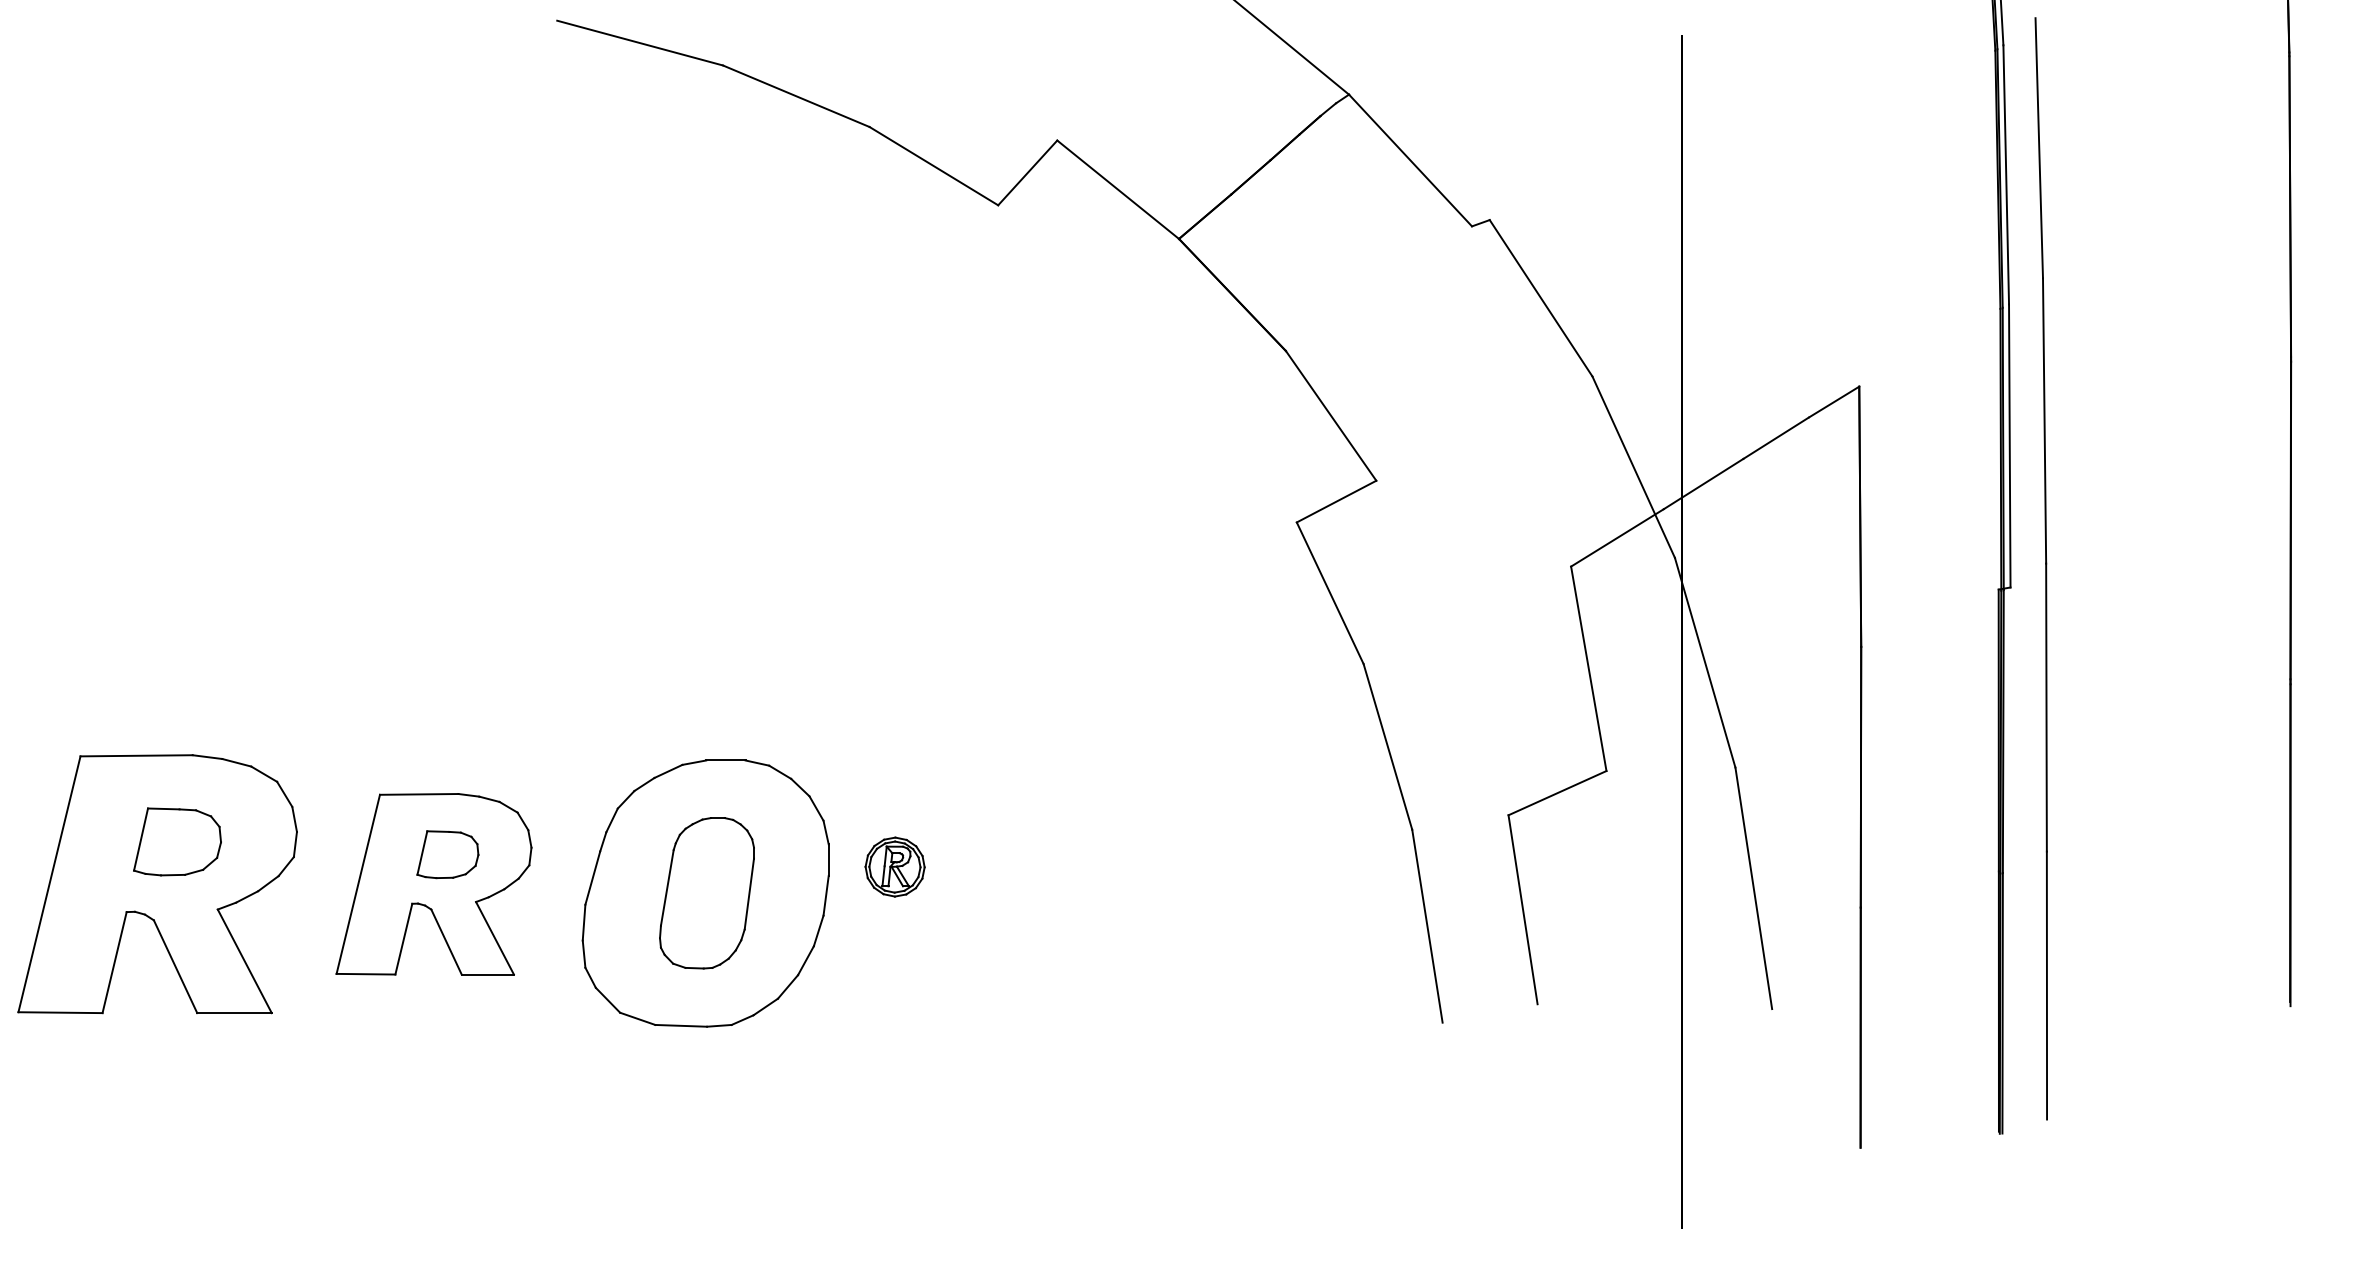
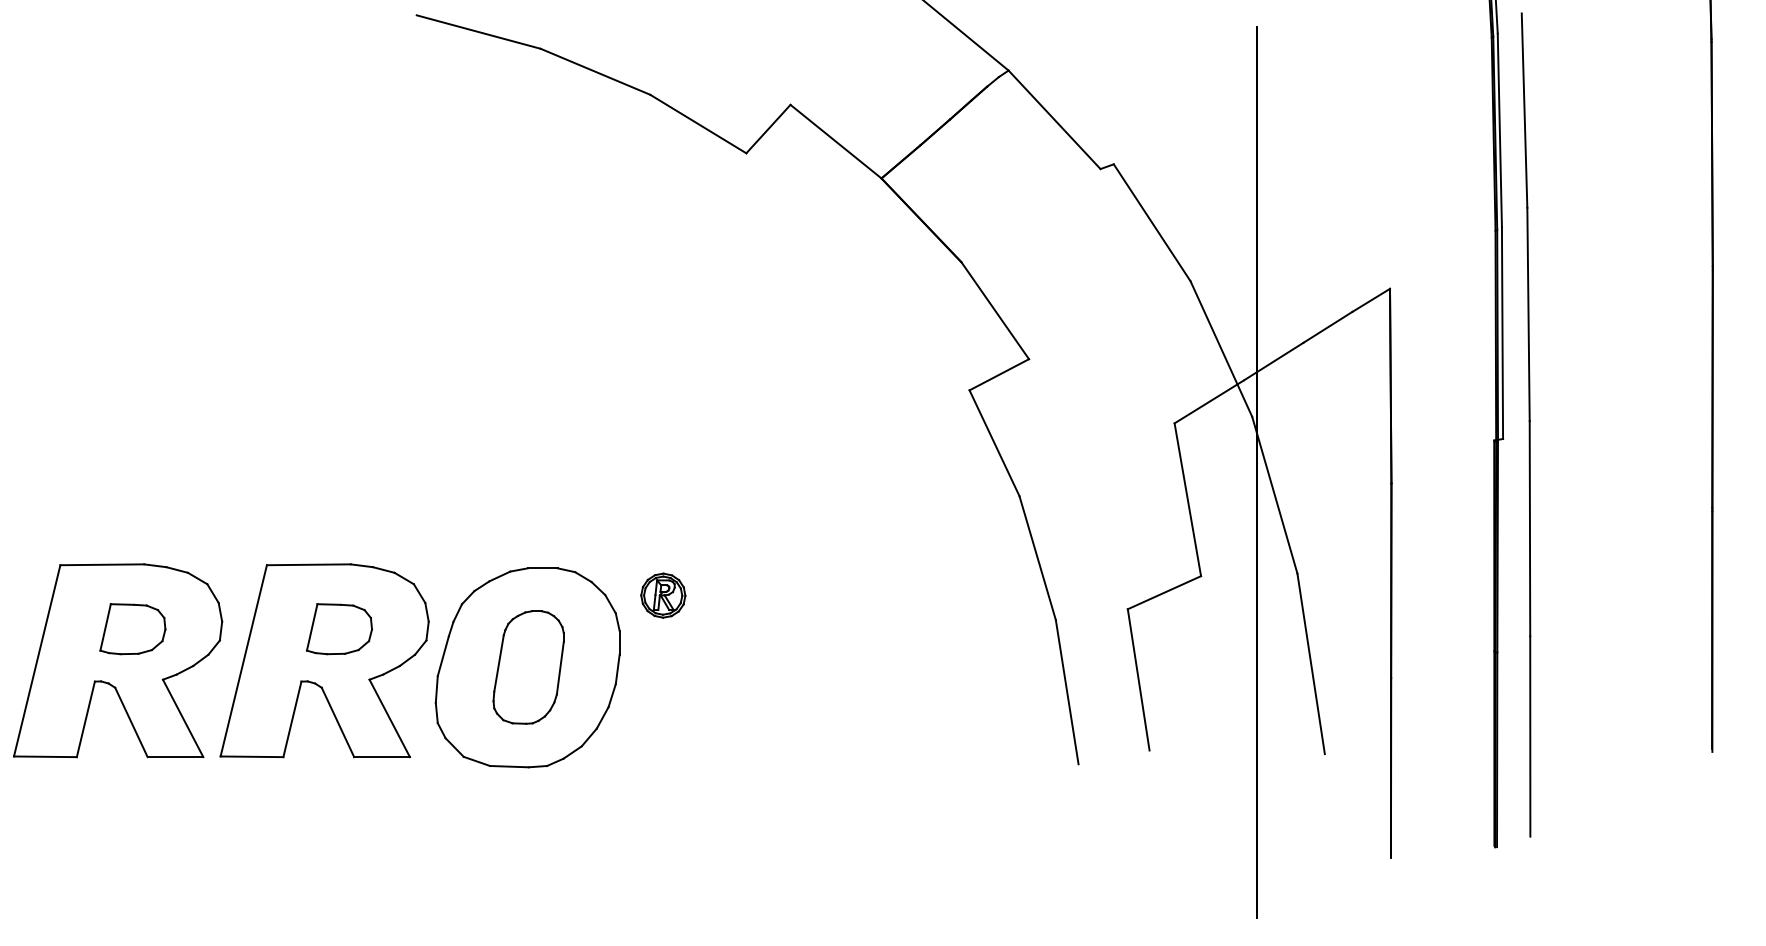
part: (894, 866) -> (662, 595), moved
part: (433, 884) -> (324, 660), size x1.43

